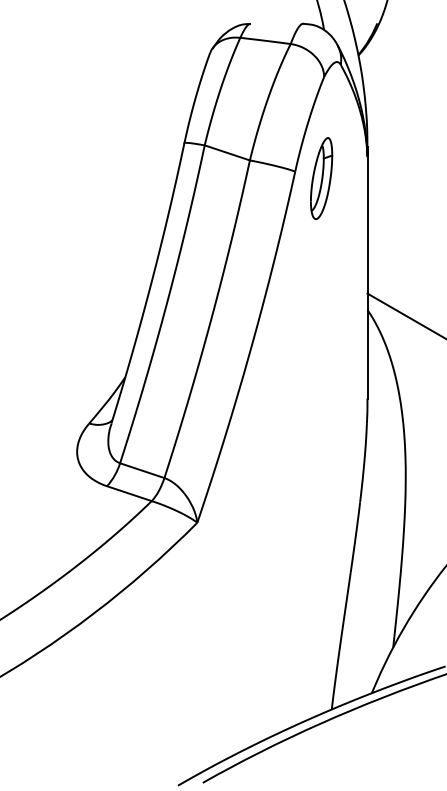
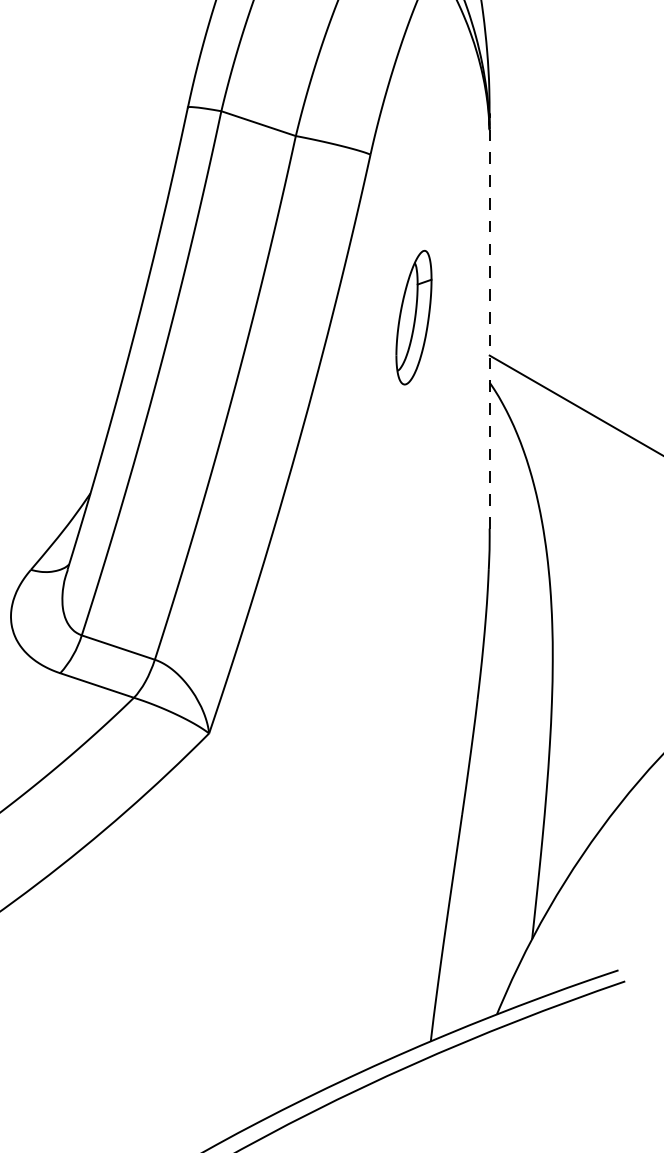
part: (321, 178) -> (413, 317), moved
line: (367, 272) -> (489, 320), solid -> dashed

